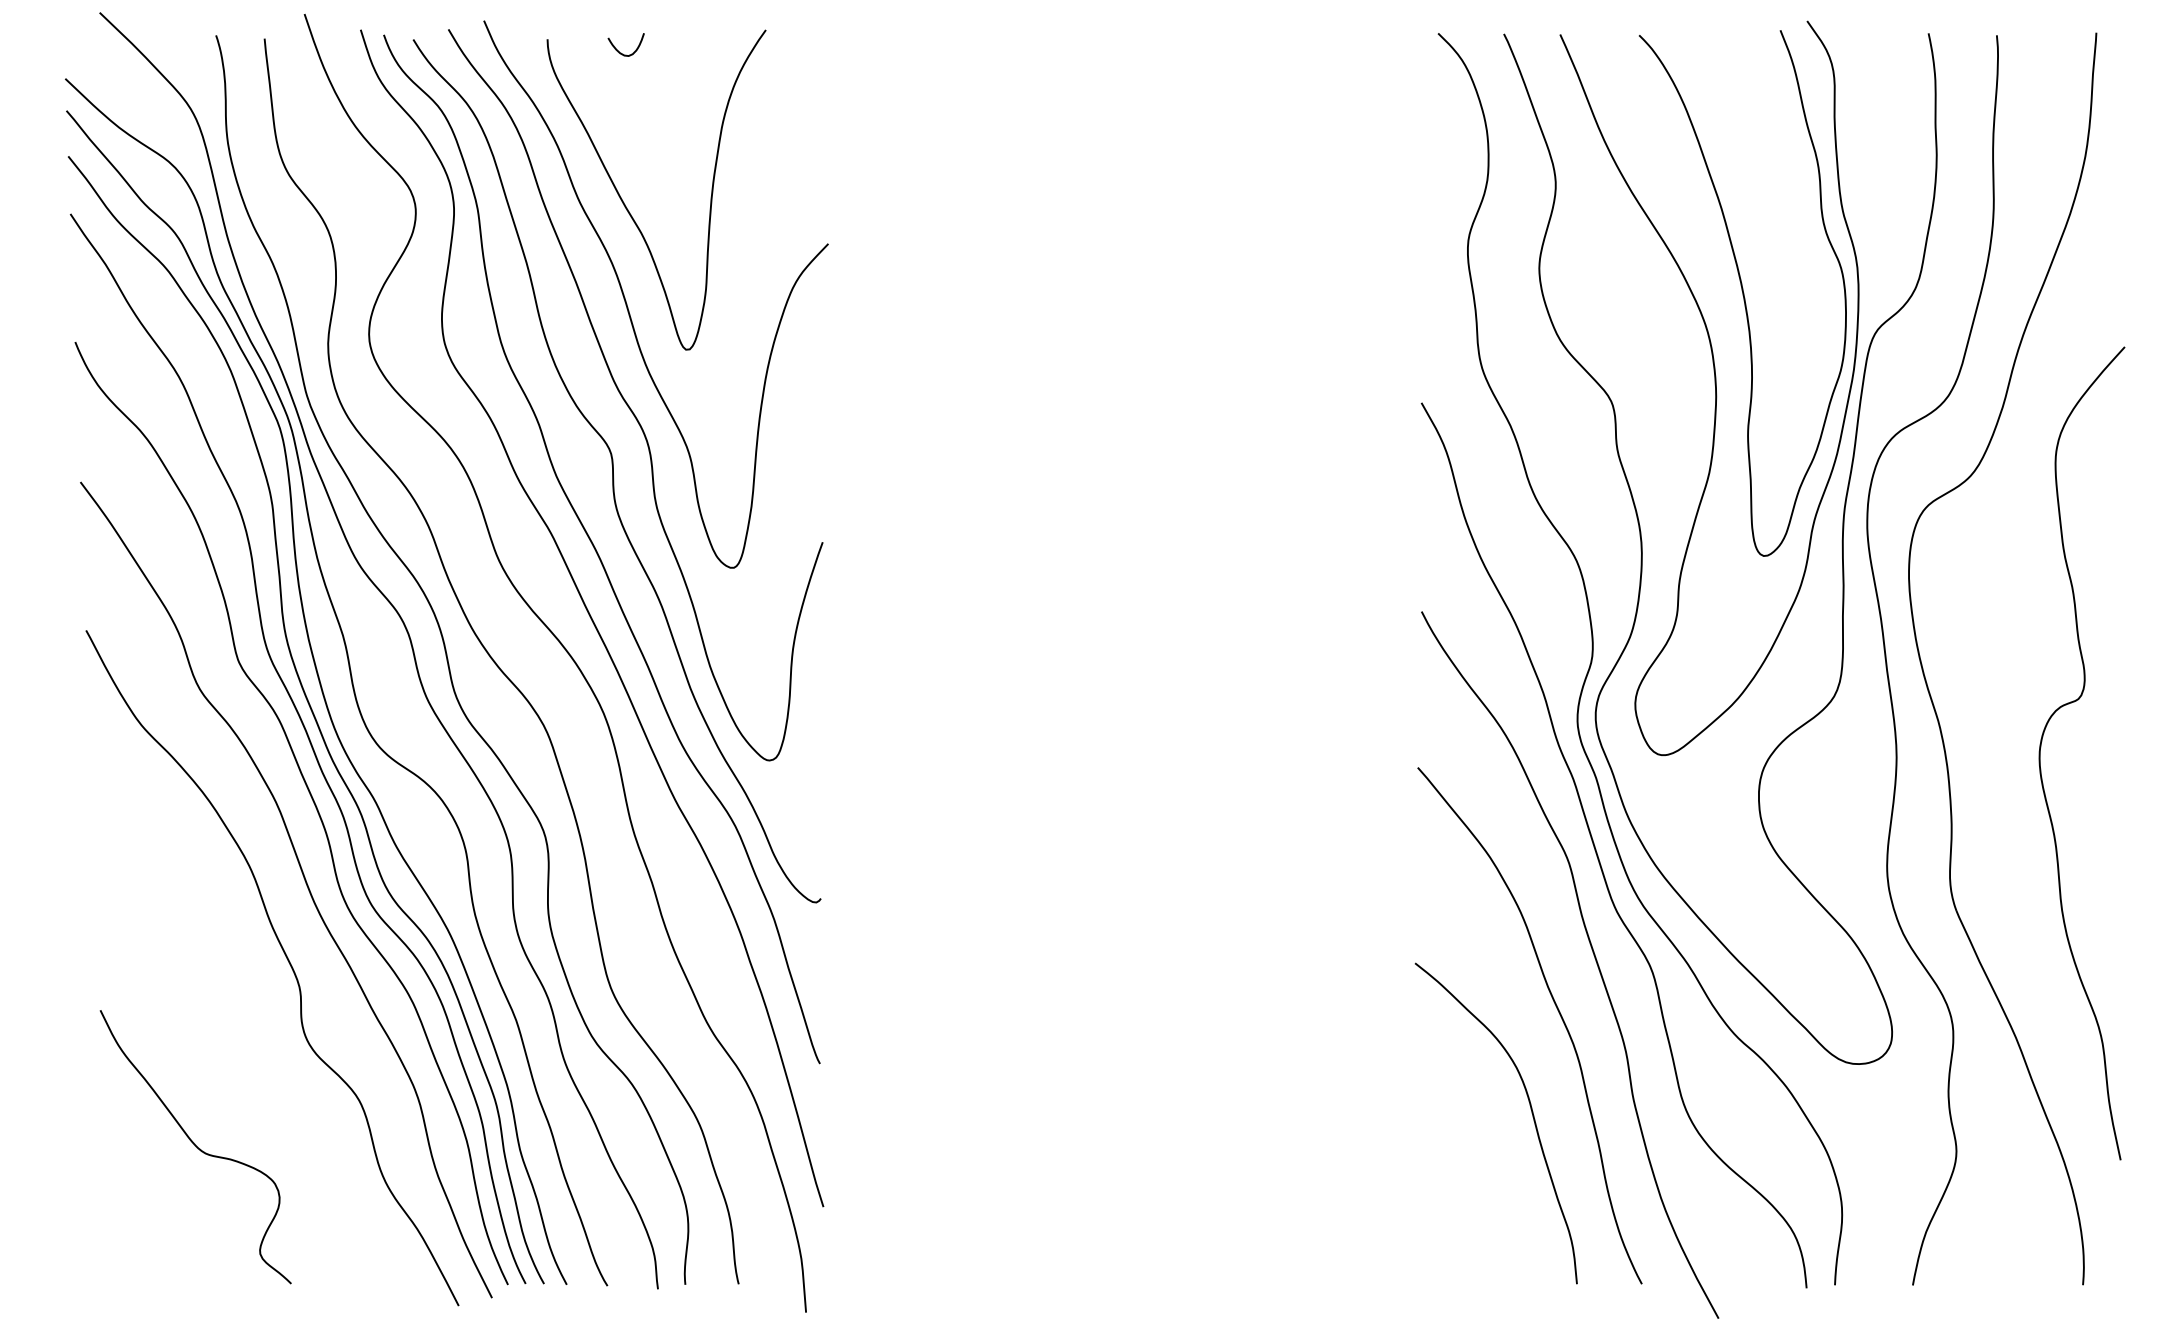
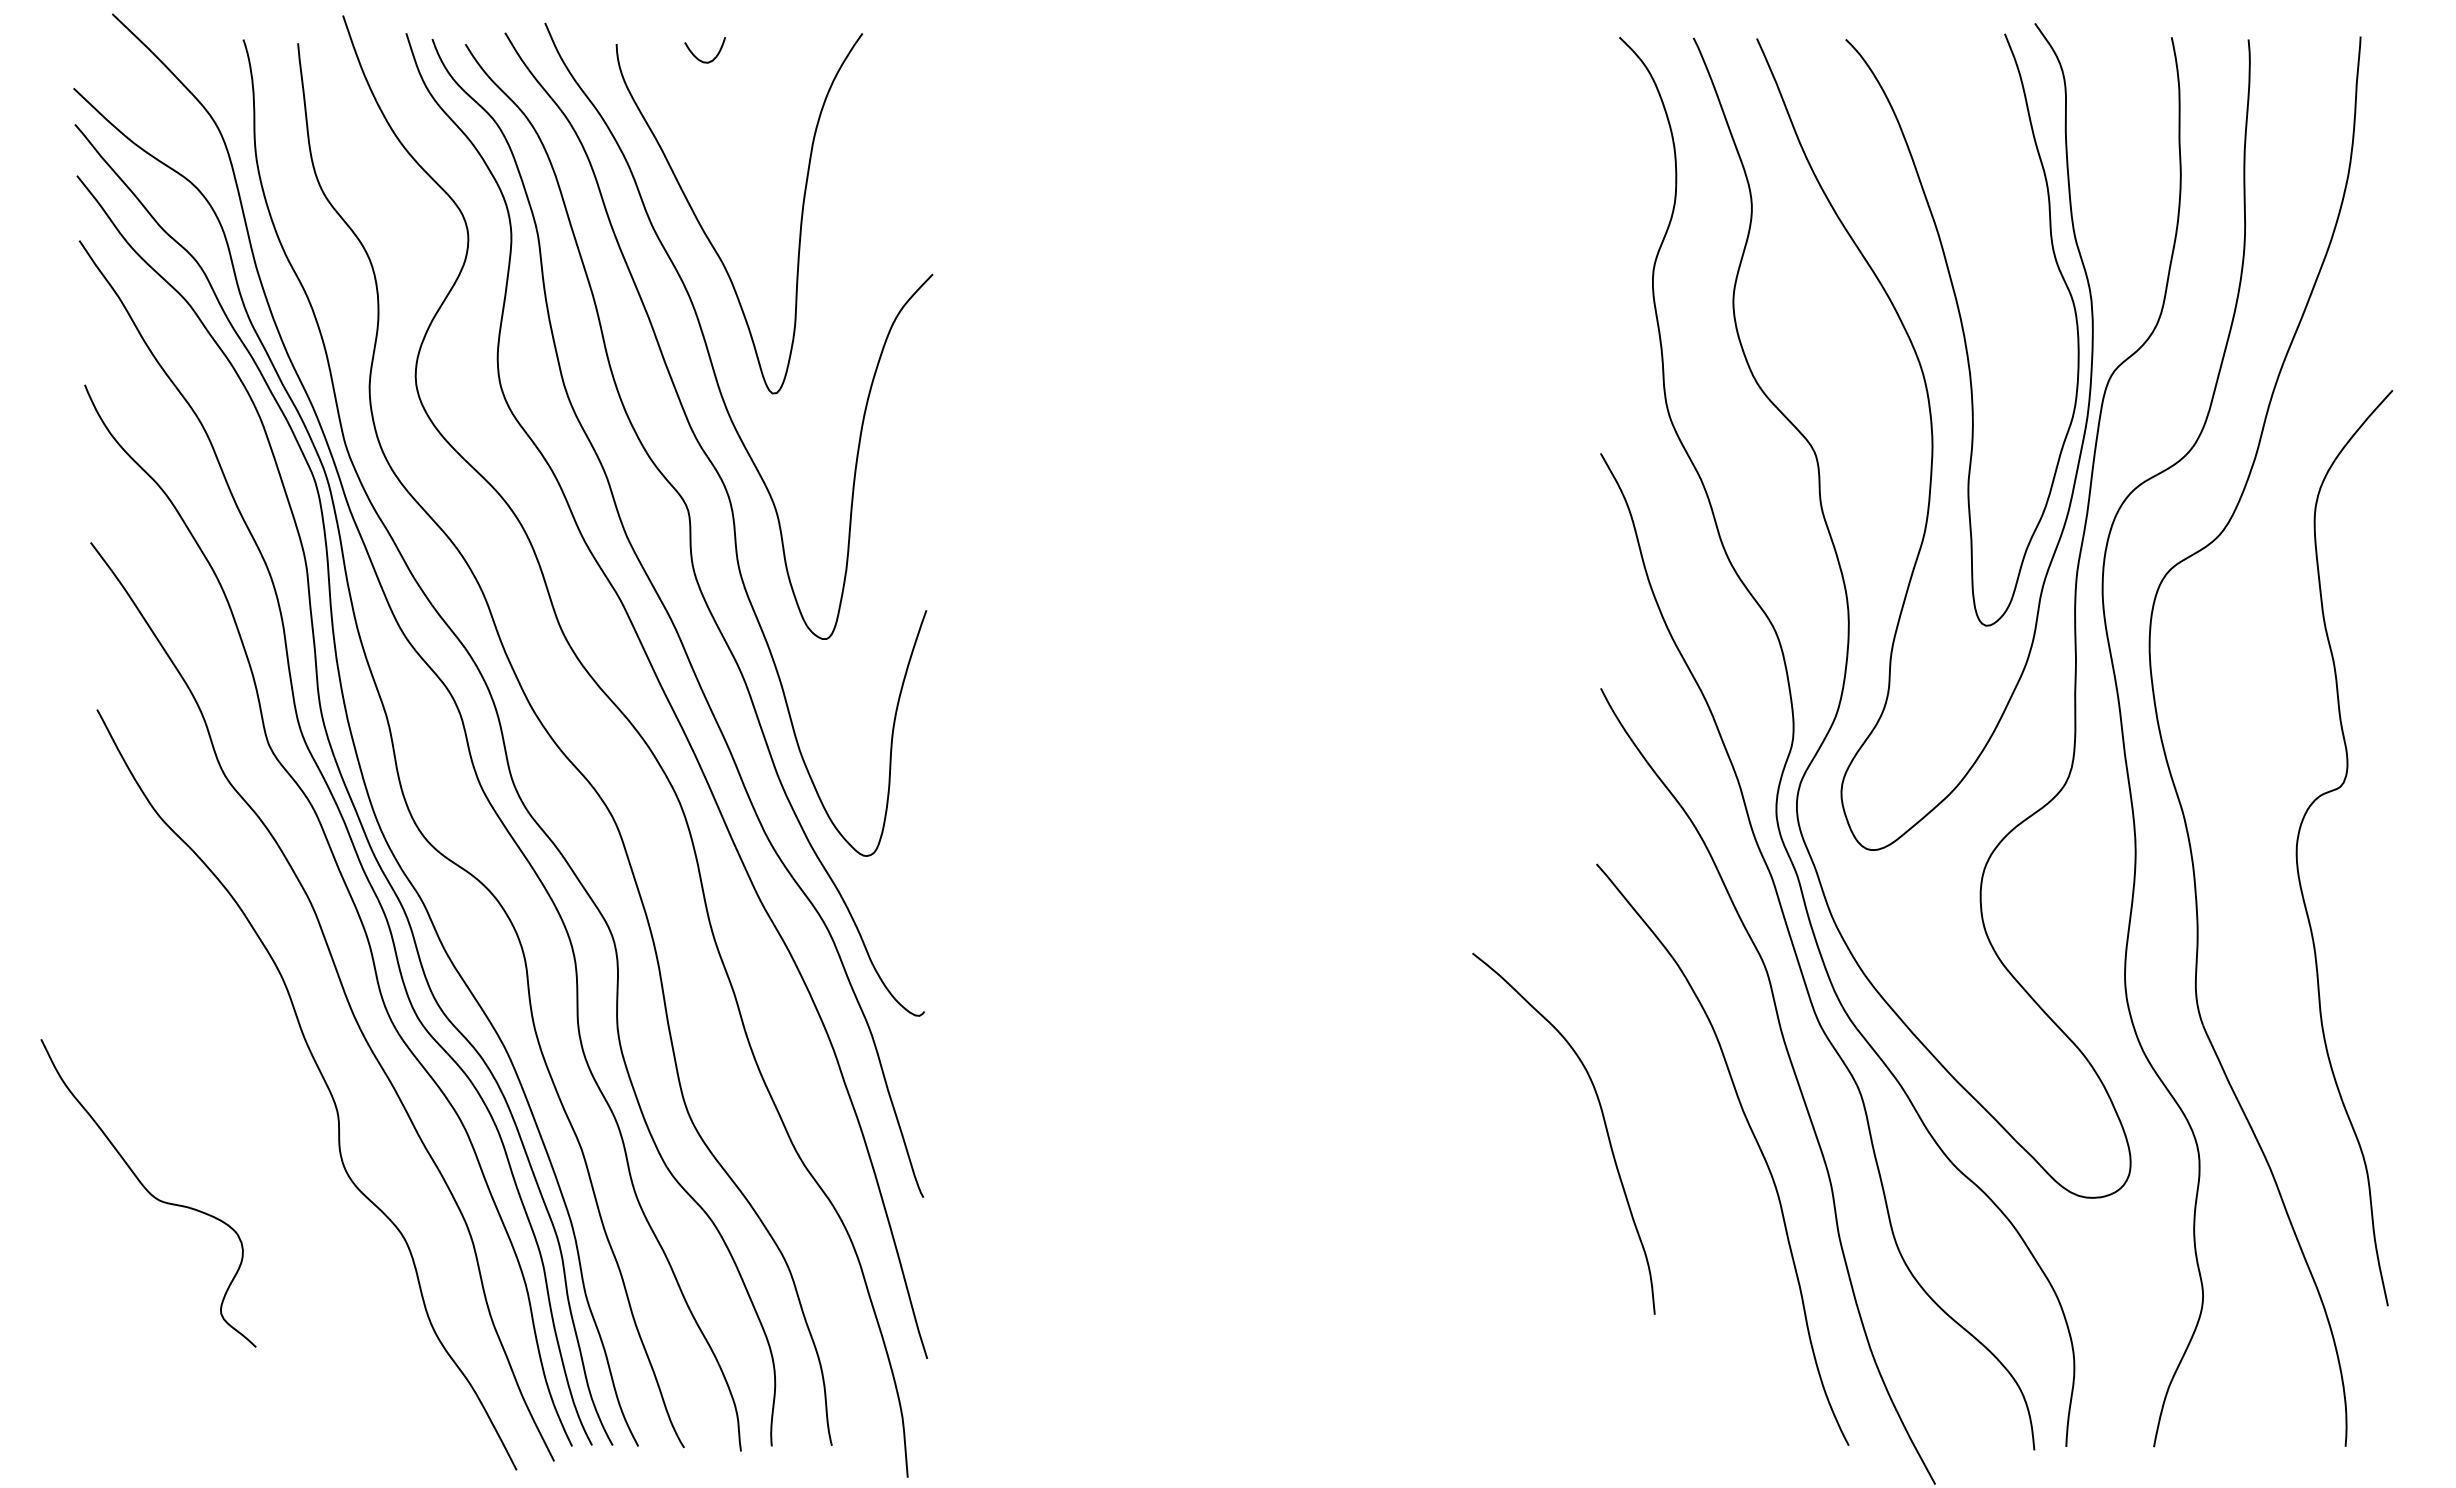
curve: (1531, 1112) -> (1603, 1121), moved
curve: (195, 1147) -> (148, 1193), moved

